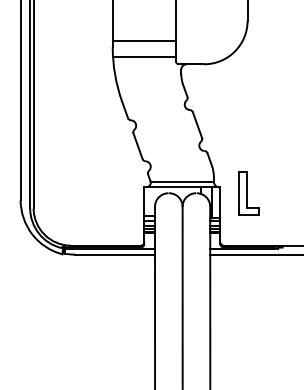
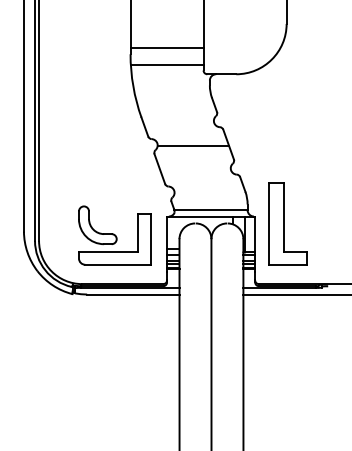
line: (167, 126) -> (193, 146), added
part: (248, 193) -> (287, 223), size x1.67
part: (98, 203) -> (114, 235), added

